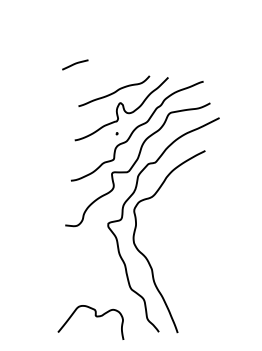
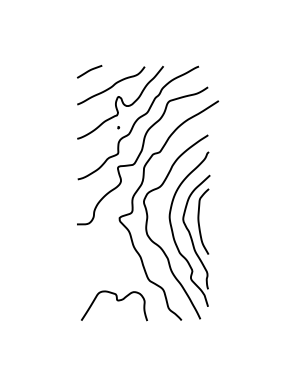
line: (75, 64) -> (89, 71), moved
part: (176, 241) -> (189, 228), added
curve: (96, 317) -> (117, 301), moved

